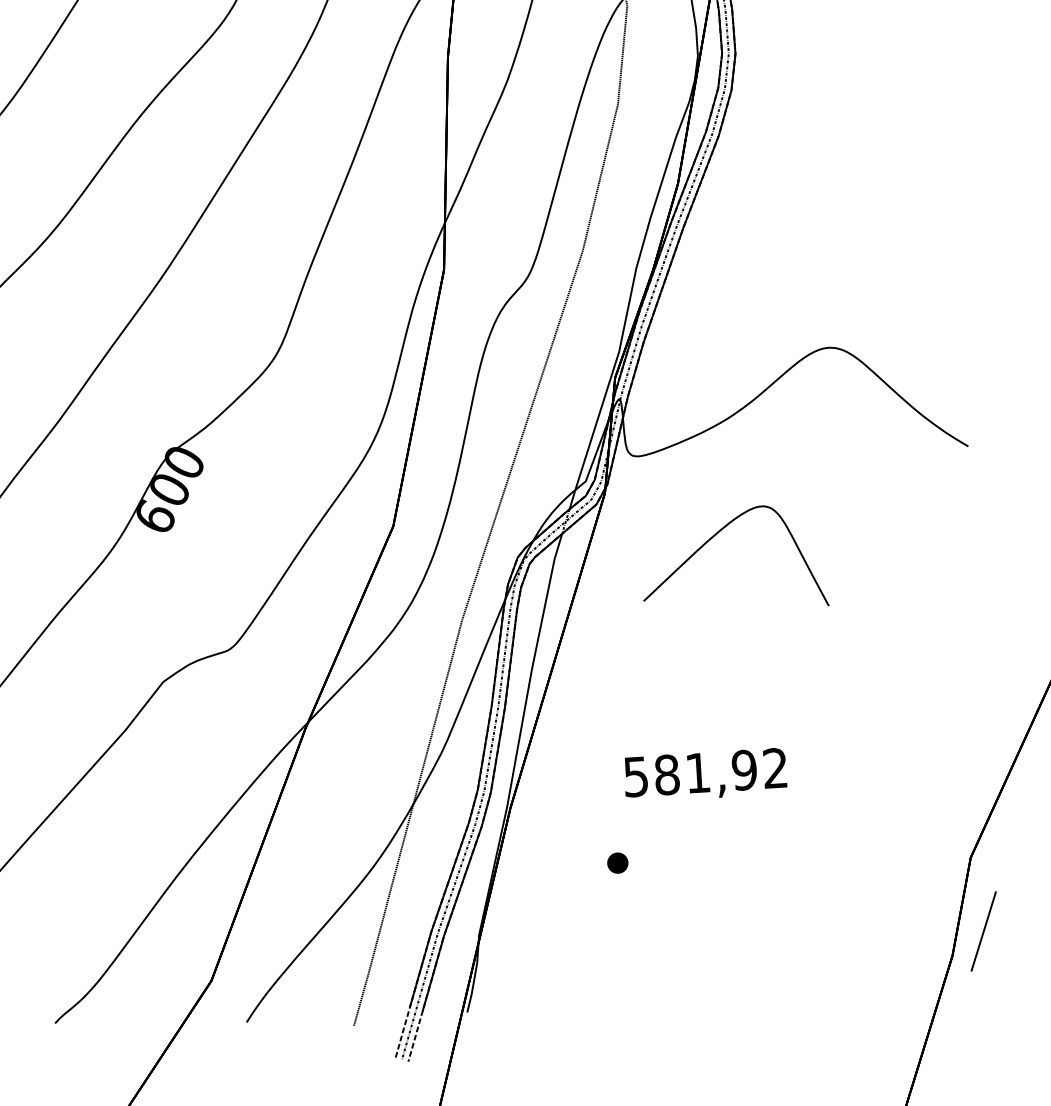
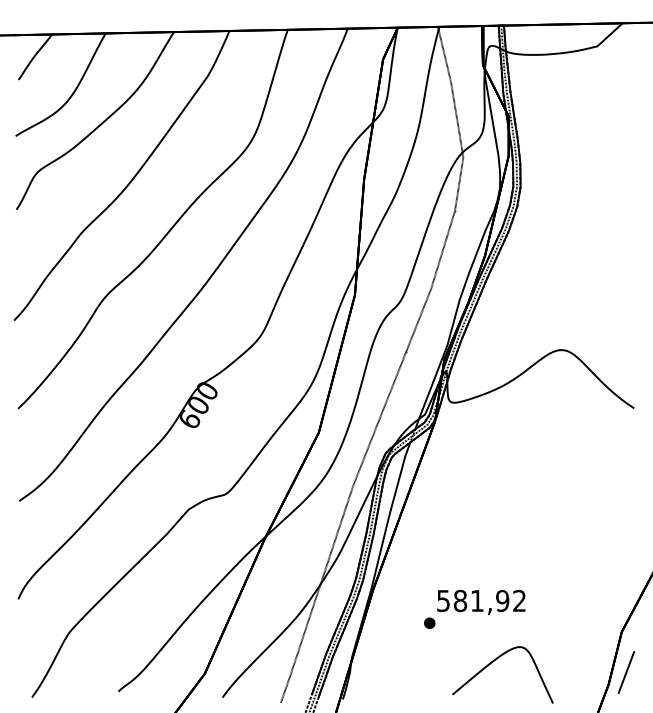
part: (715, 537) -> (493, 662), moved
text: (705, 775) -> (481, 602), moved

